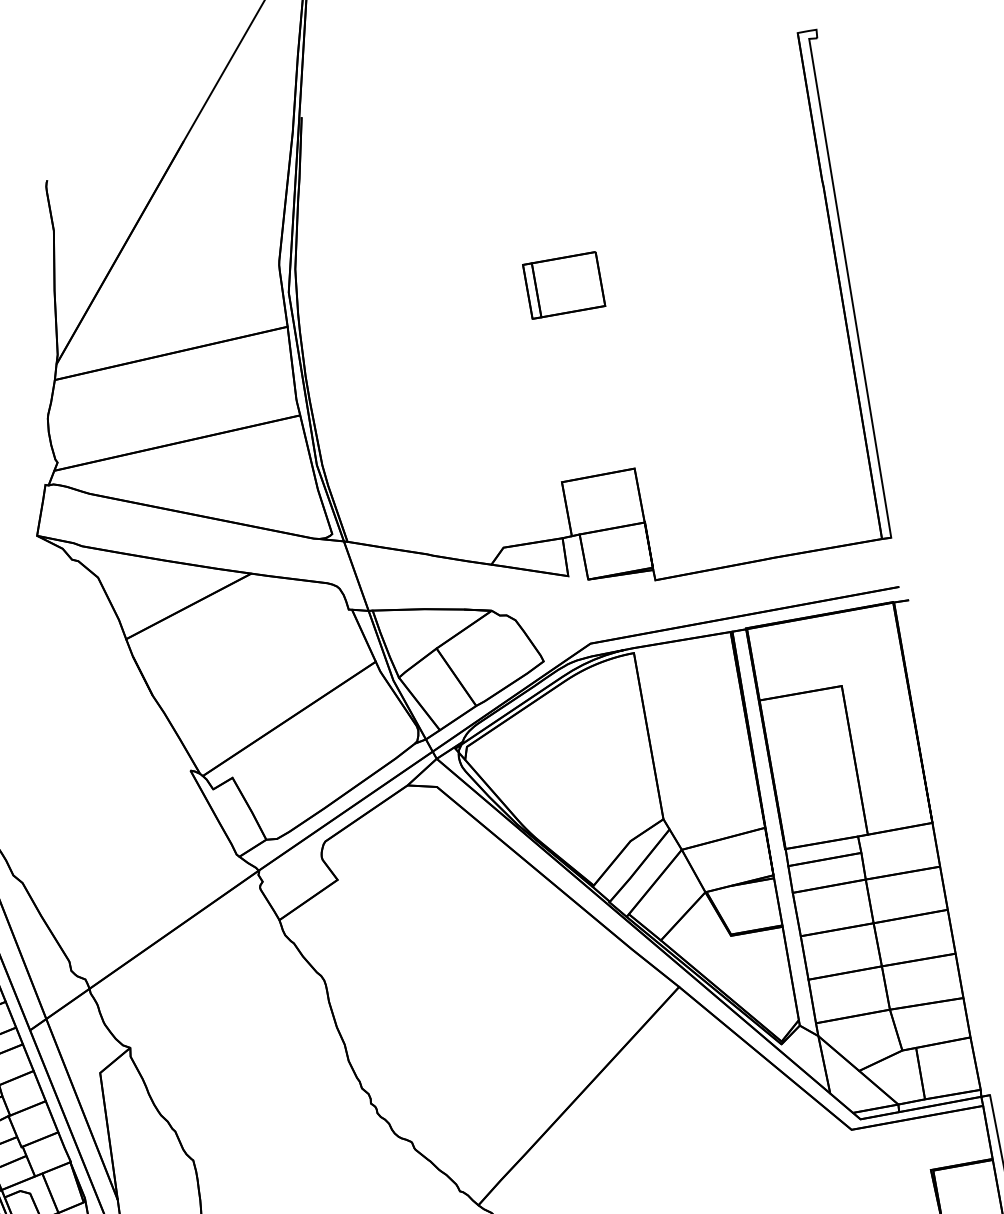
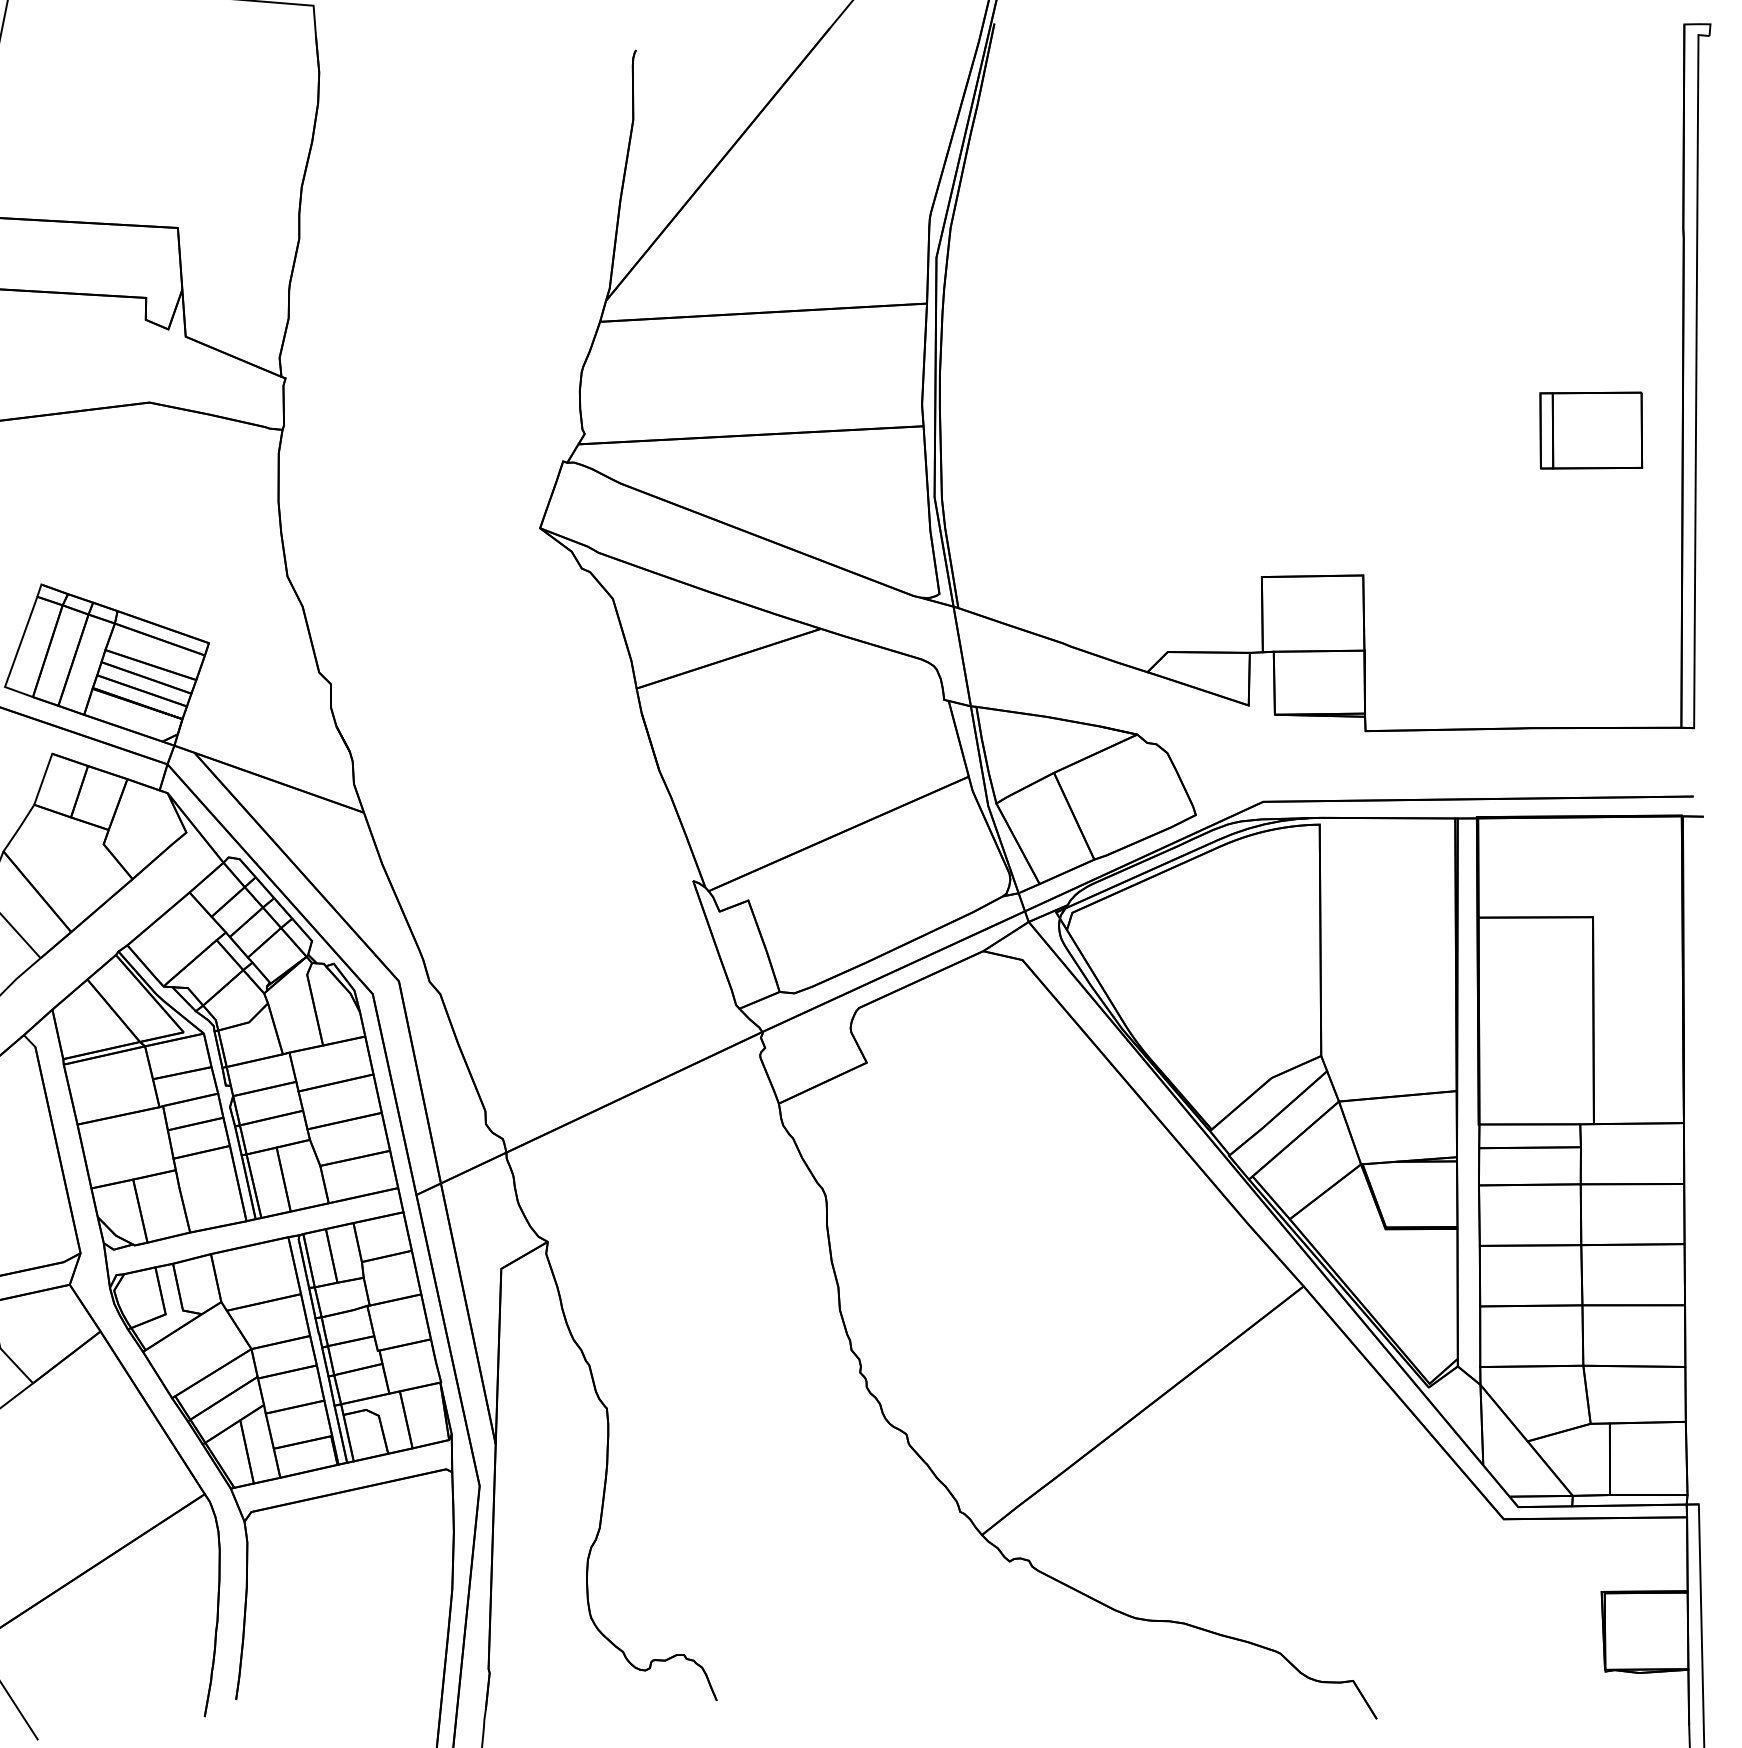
part: (564, 285) -> (1591, 430), moved

